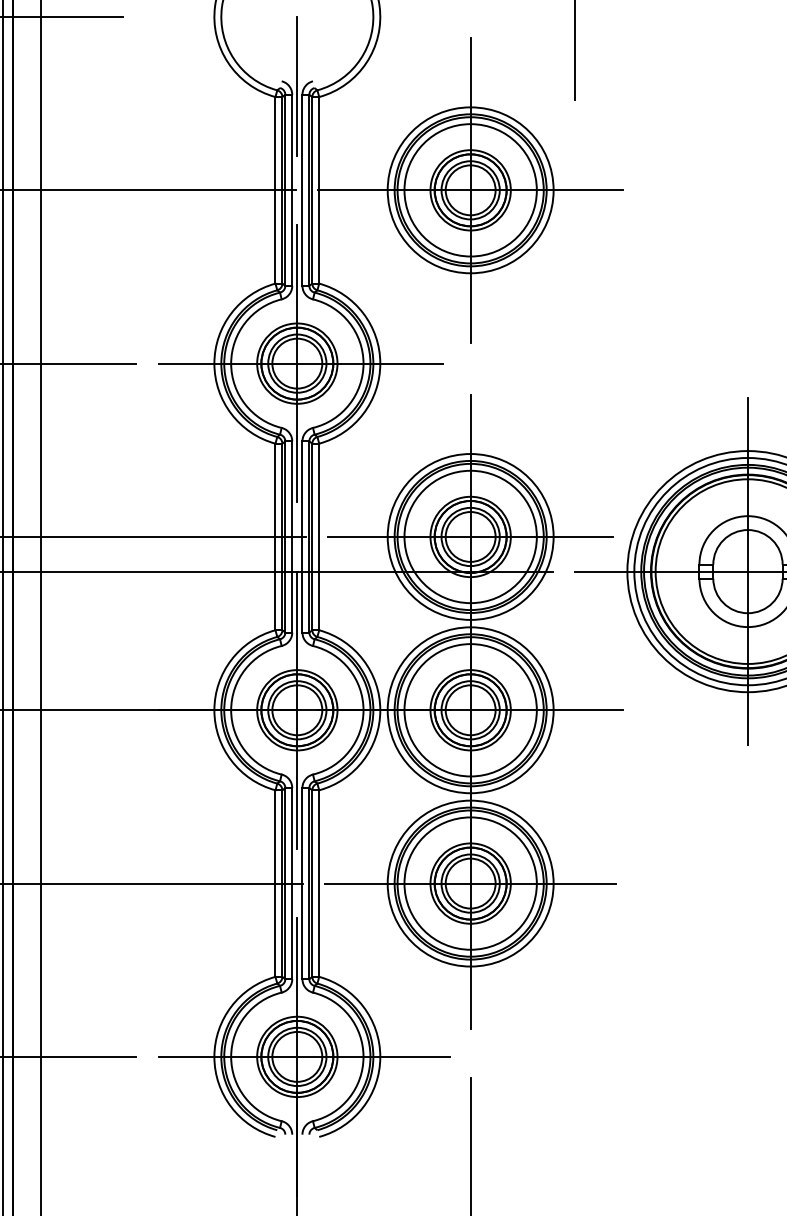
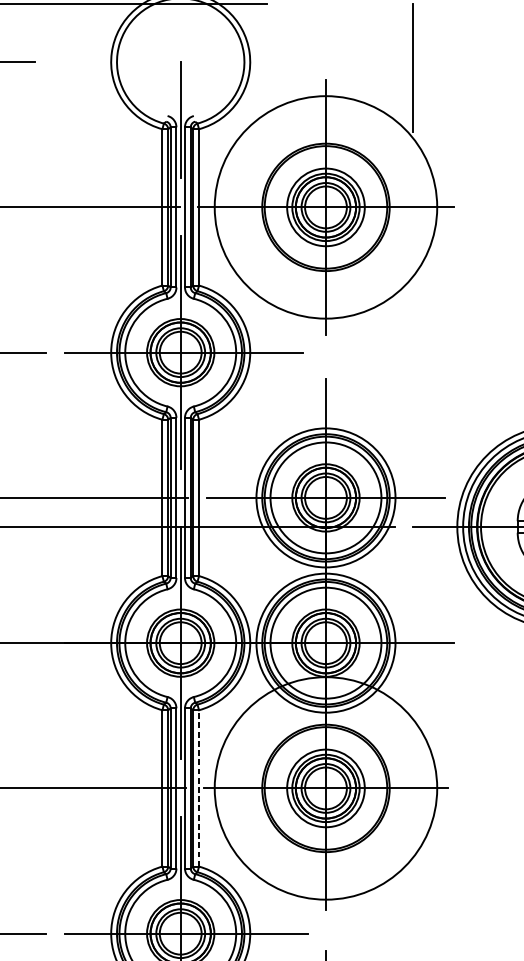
circle: (470, 190) -> (325, 207), size x0.7
circle: (470, 190) -> (325, 207), size x1.6
line: (319, 883) -> (199, 788), solid -> dashed
circle: (470, 883) -> (325, 788), size x0.7
circle: (470, 883) -> (325, 788), size x1.6

